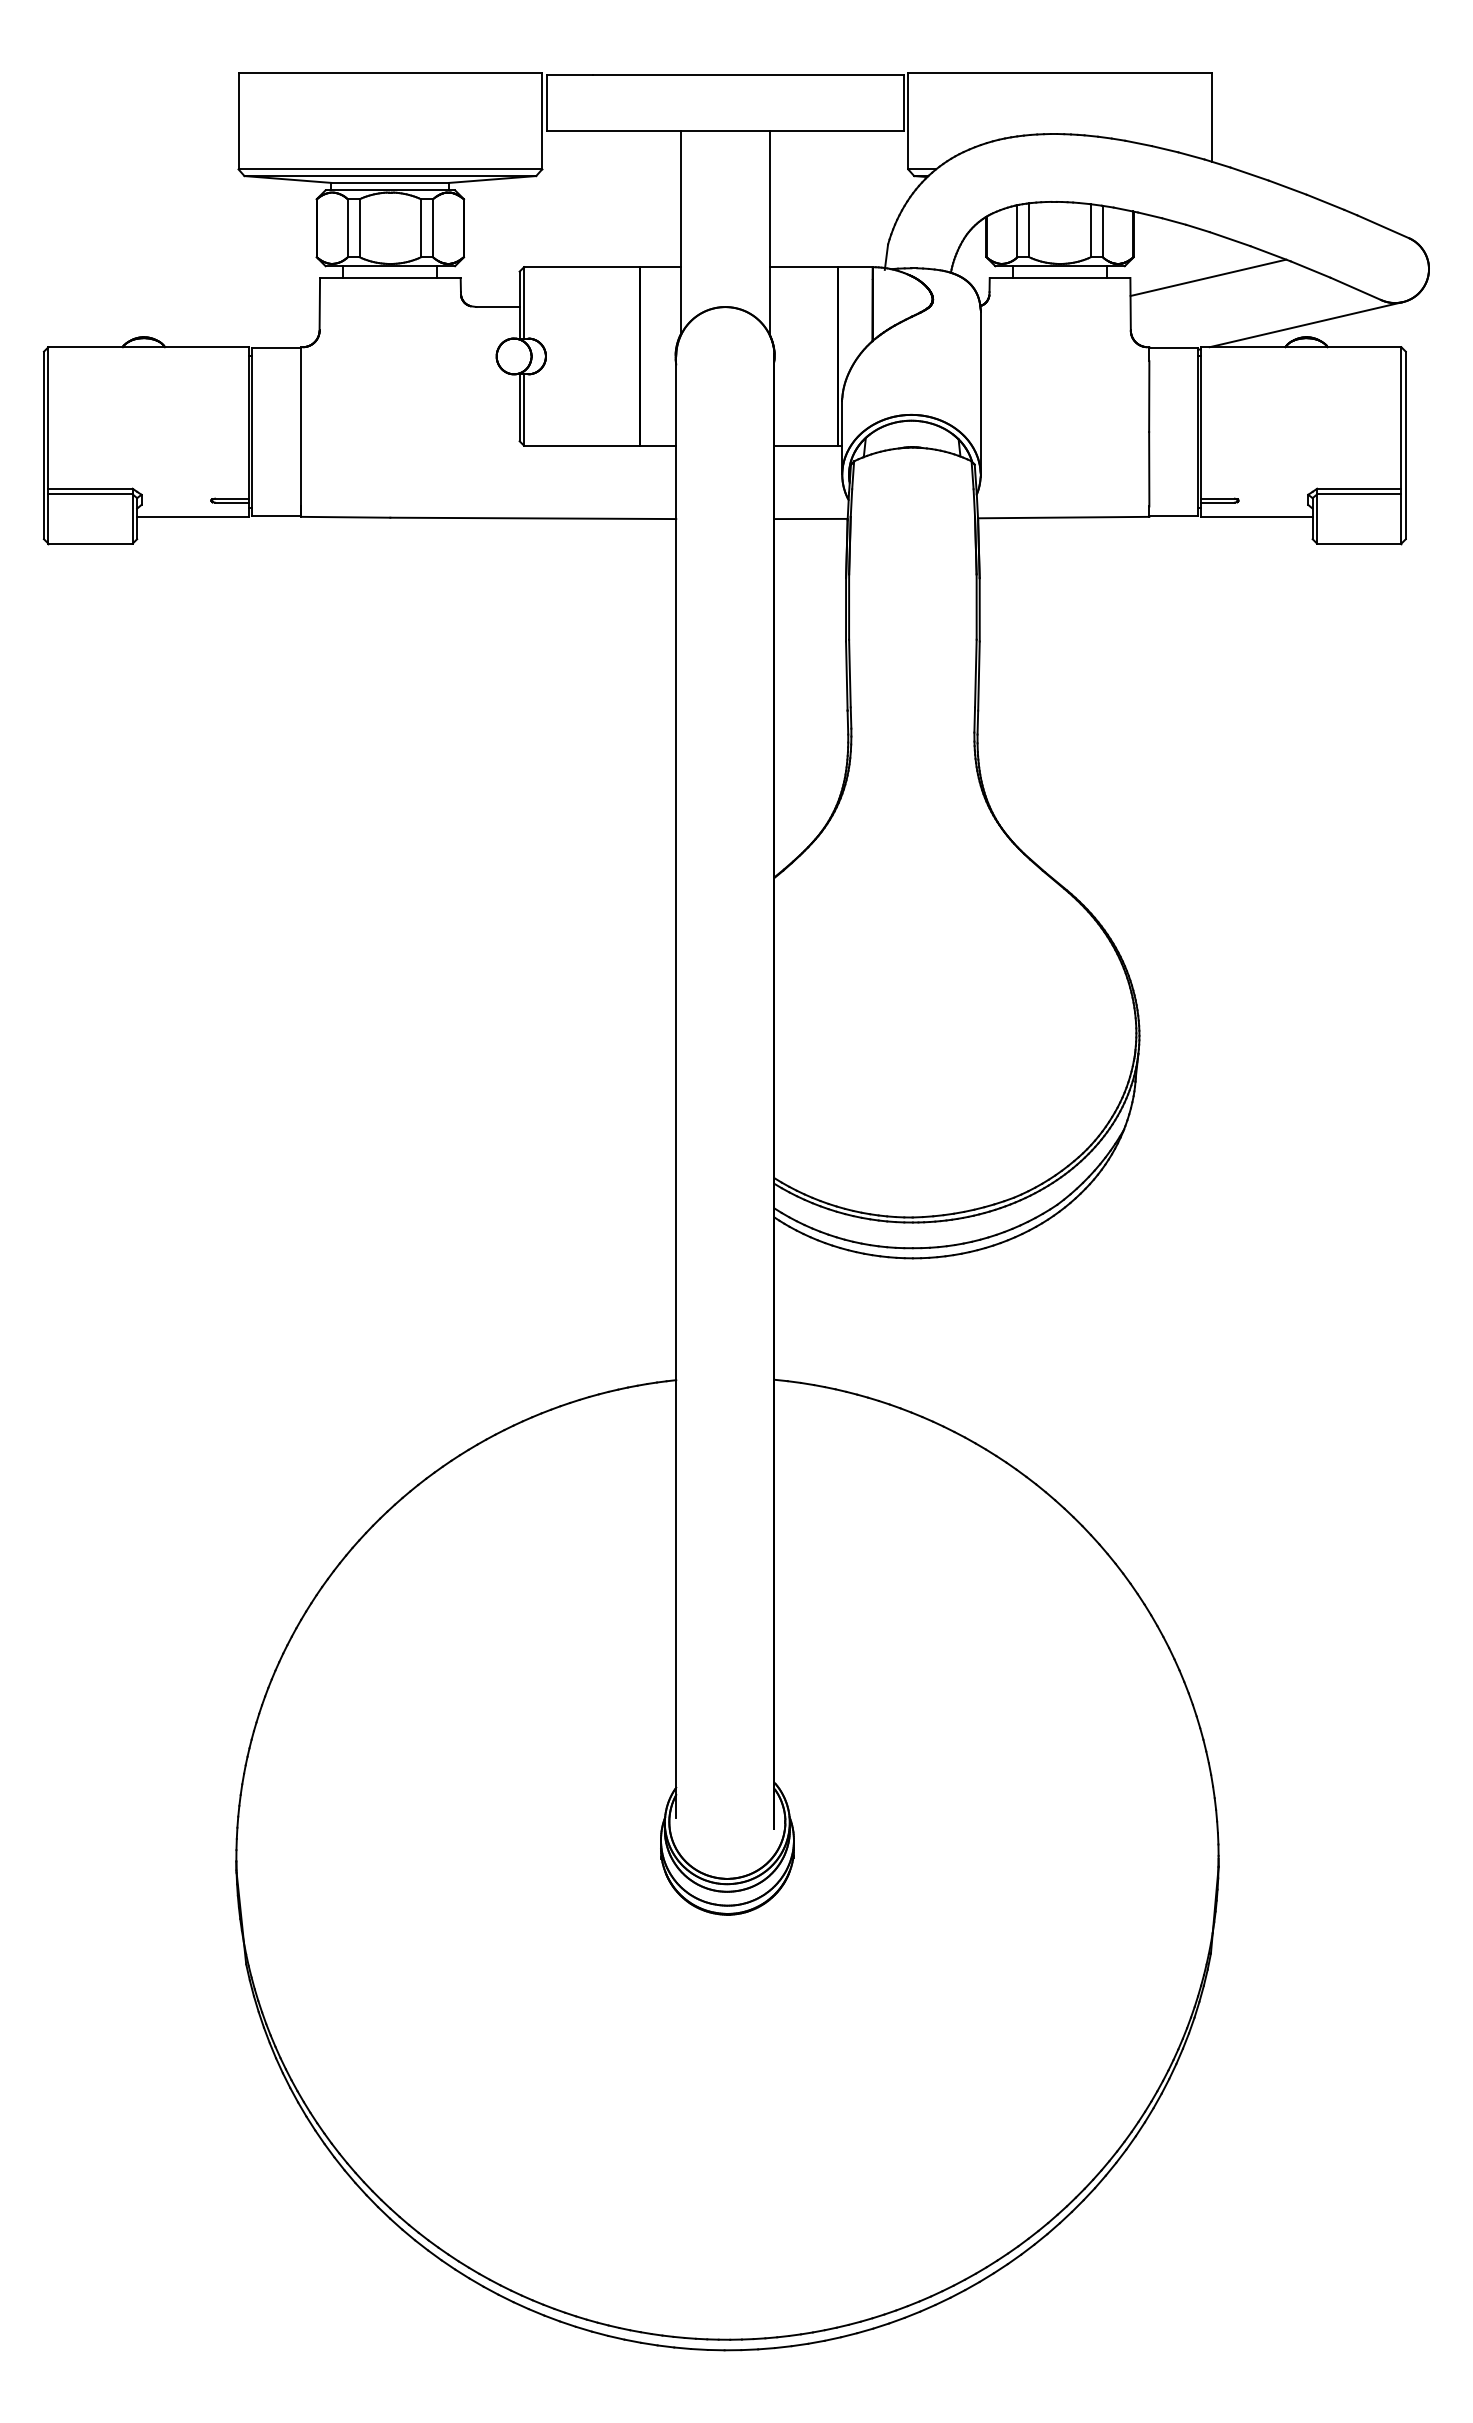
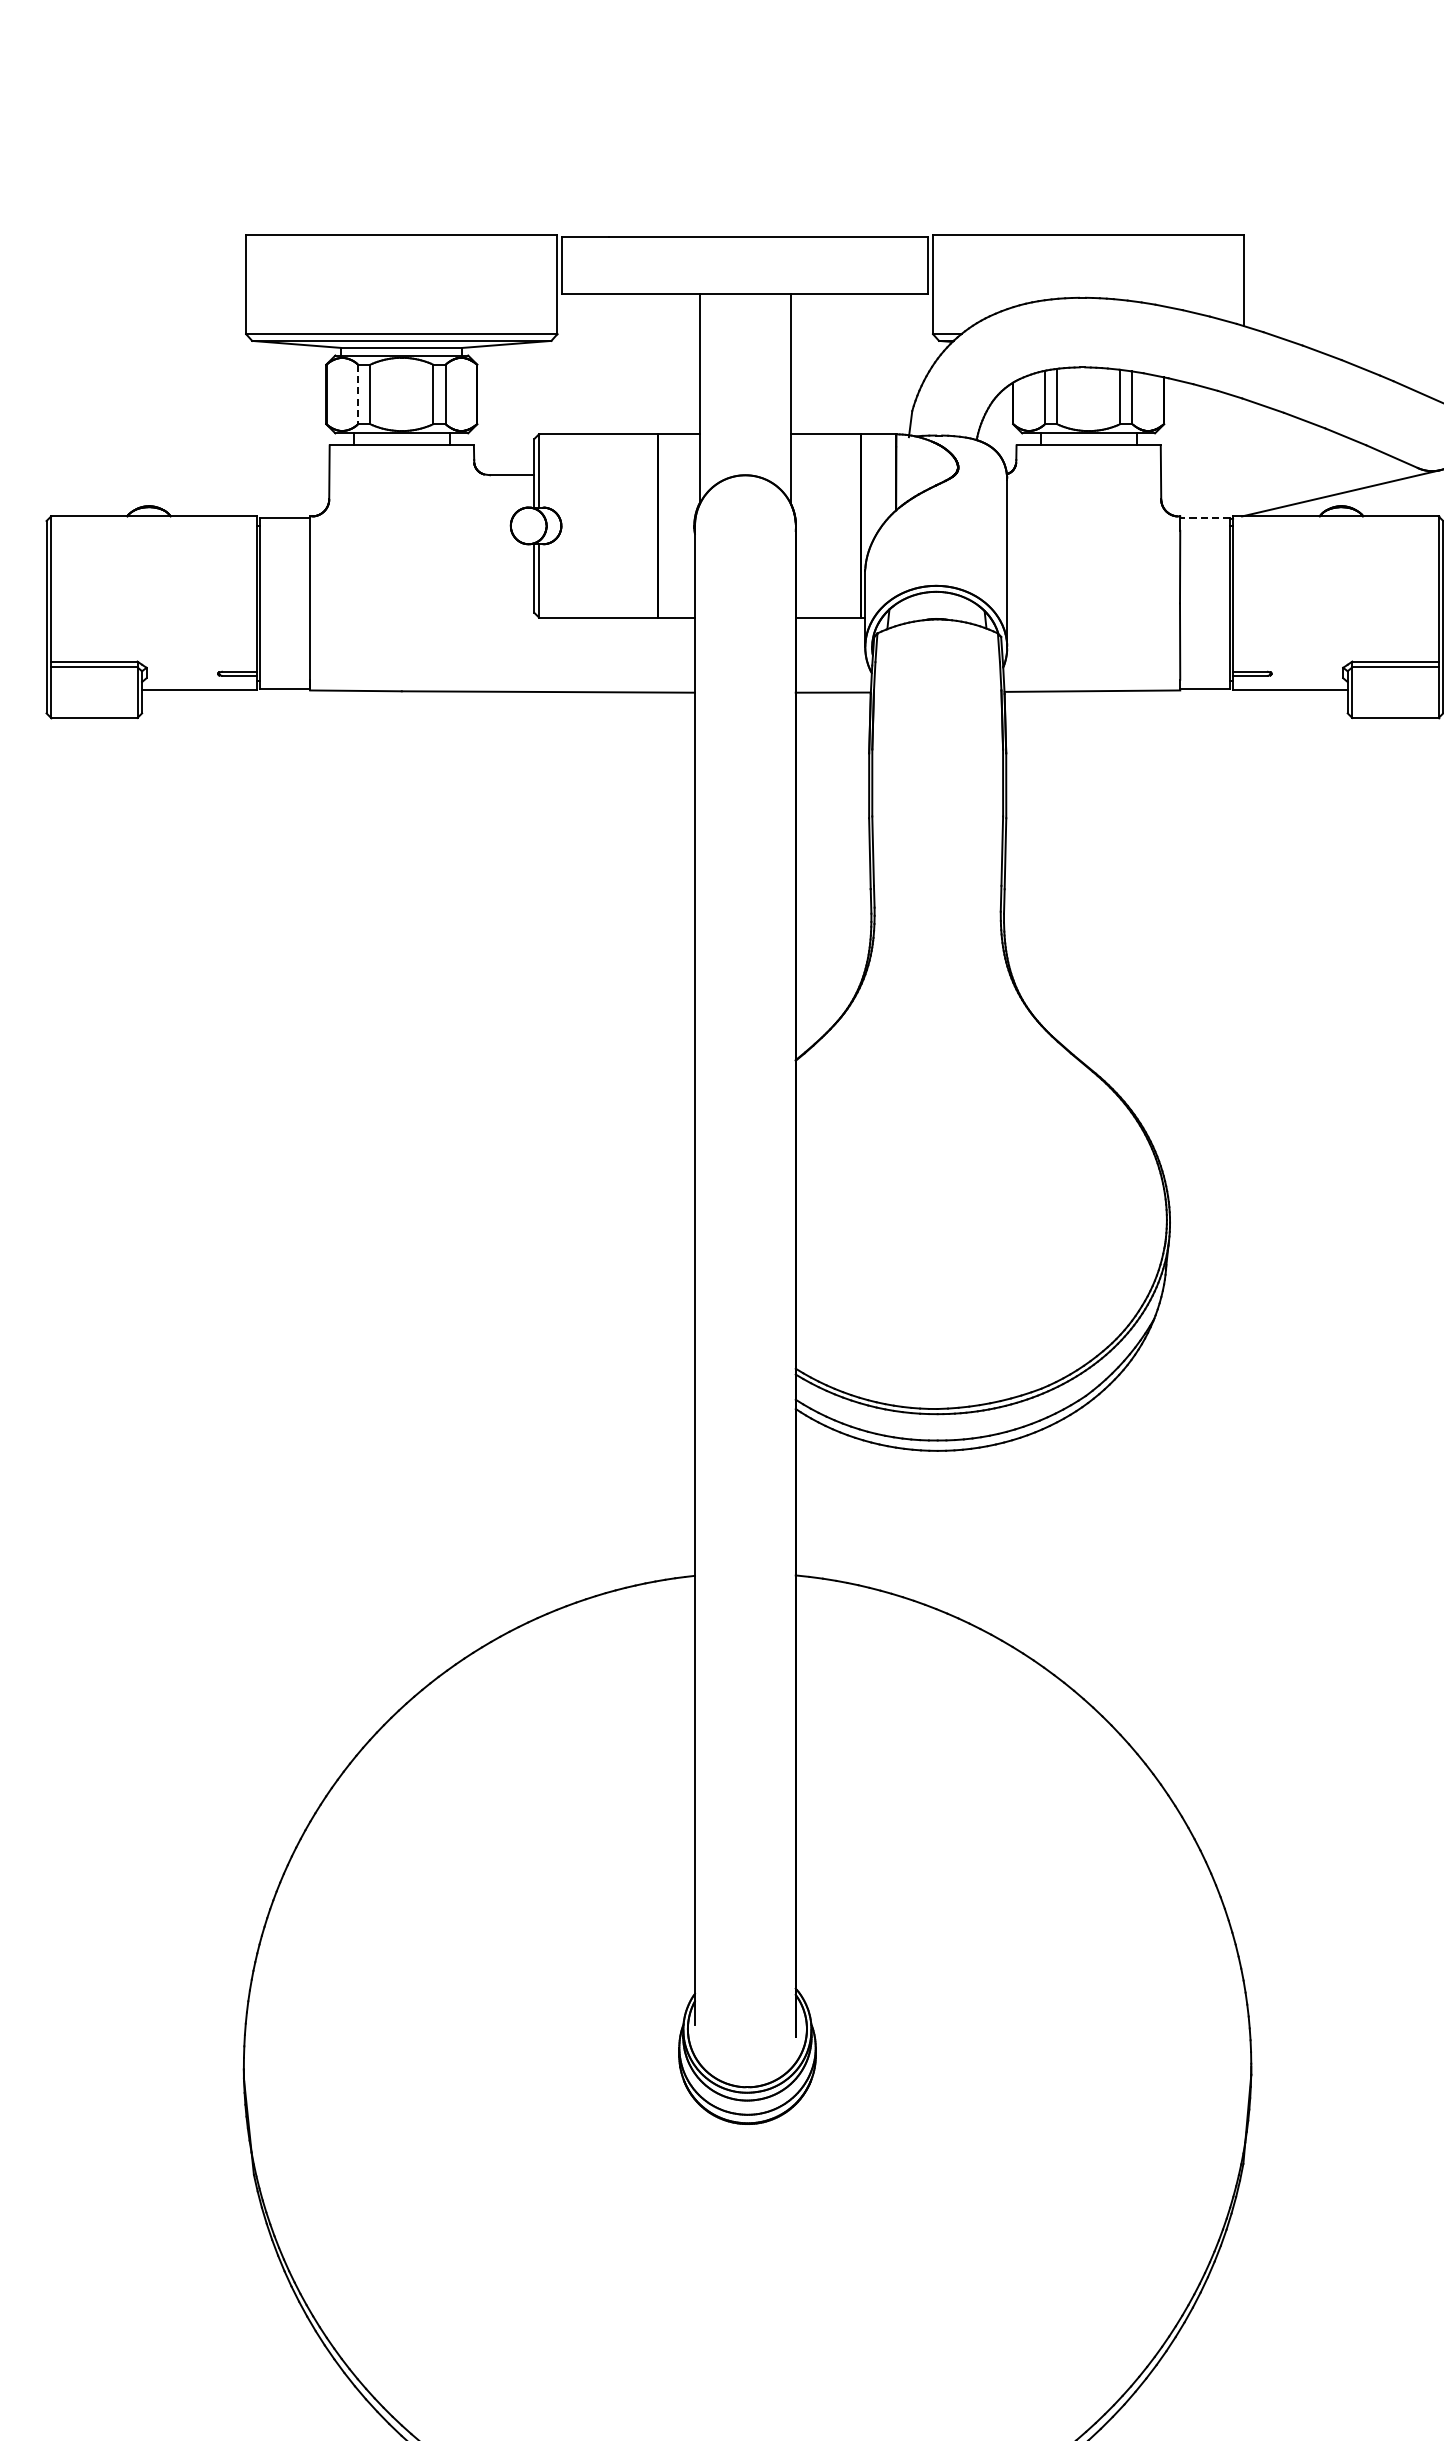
line: (347, 228) -> (357, 394), solid -> dashed
line: (1208, 277) -> (1240, 444), removed
line: (1173, 348) -> (1204, 517), solid -> dashed

